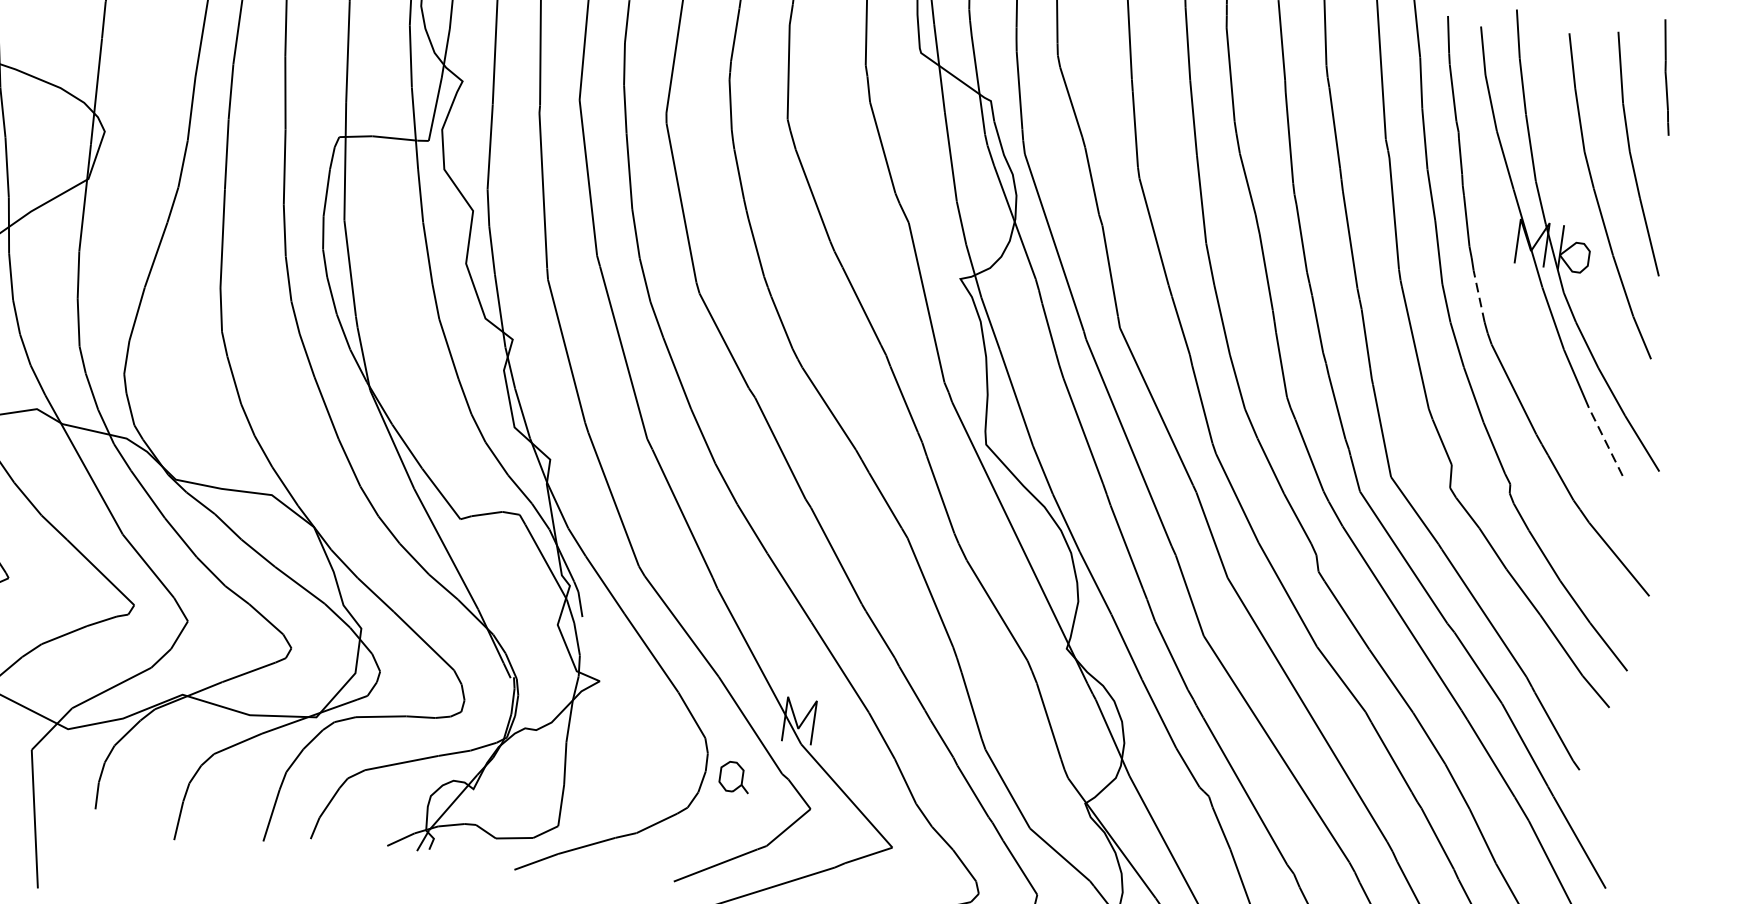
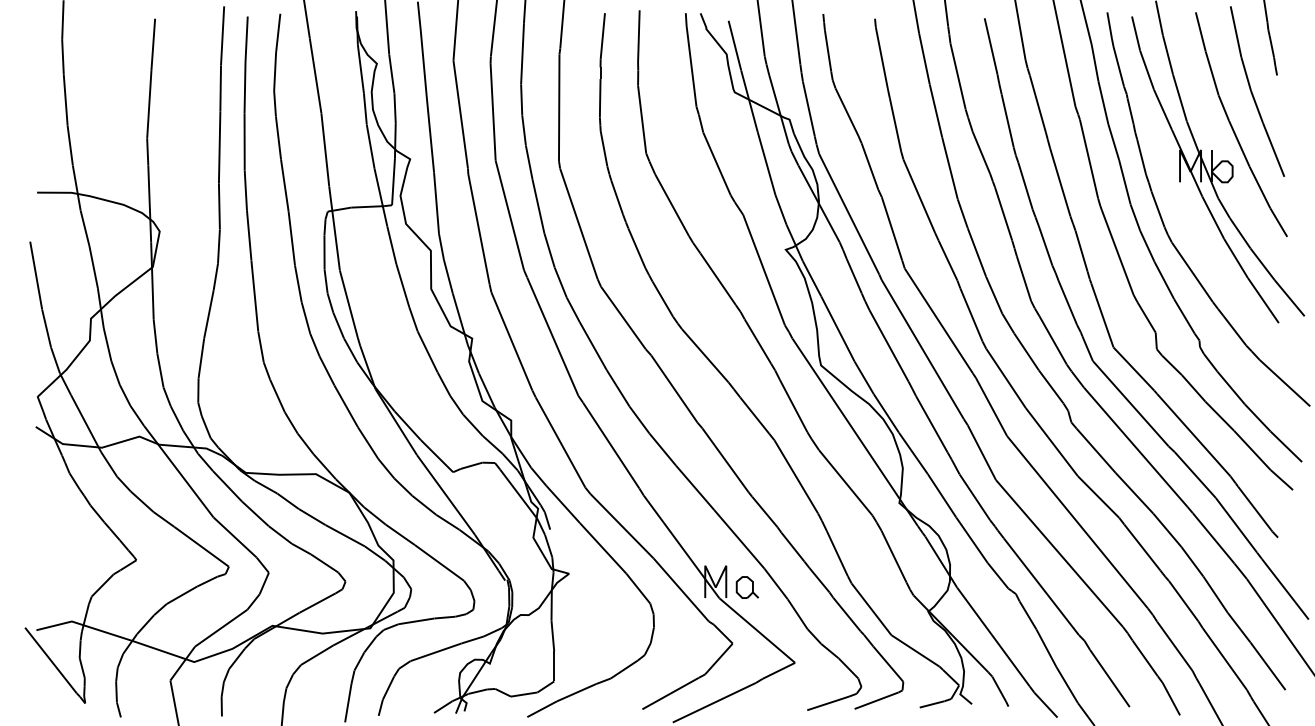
line: (1479, 296) -> (1158, 209), dashed -> solid
line: (1606, 441) -> (1263, 300), dashed -> solid
part: (733, 776) -> (746, 587), moved

